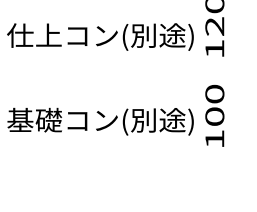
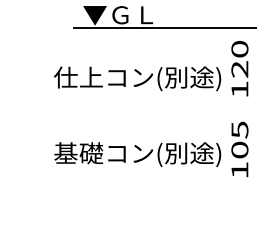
text: (214, 93) -> (239, 129), 100 -> 105

